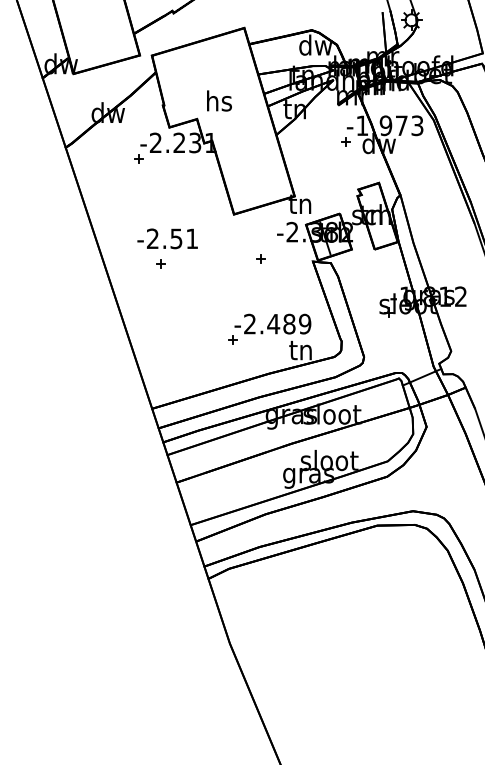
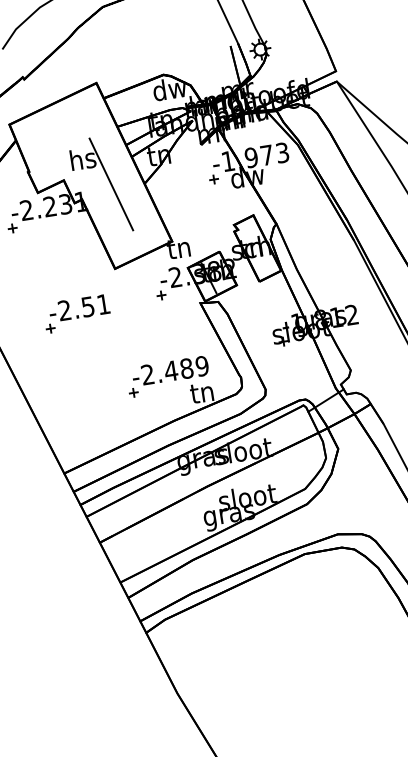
line: (243, 130) -> (111, 184), added
text: (167, 238) -> (79, 307), moved
part: (260, 258) -> (161, 295), moved

